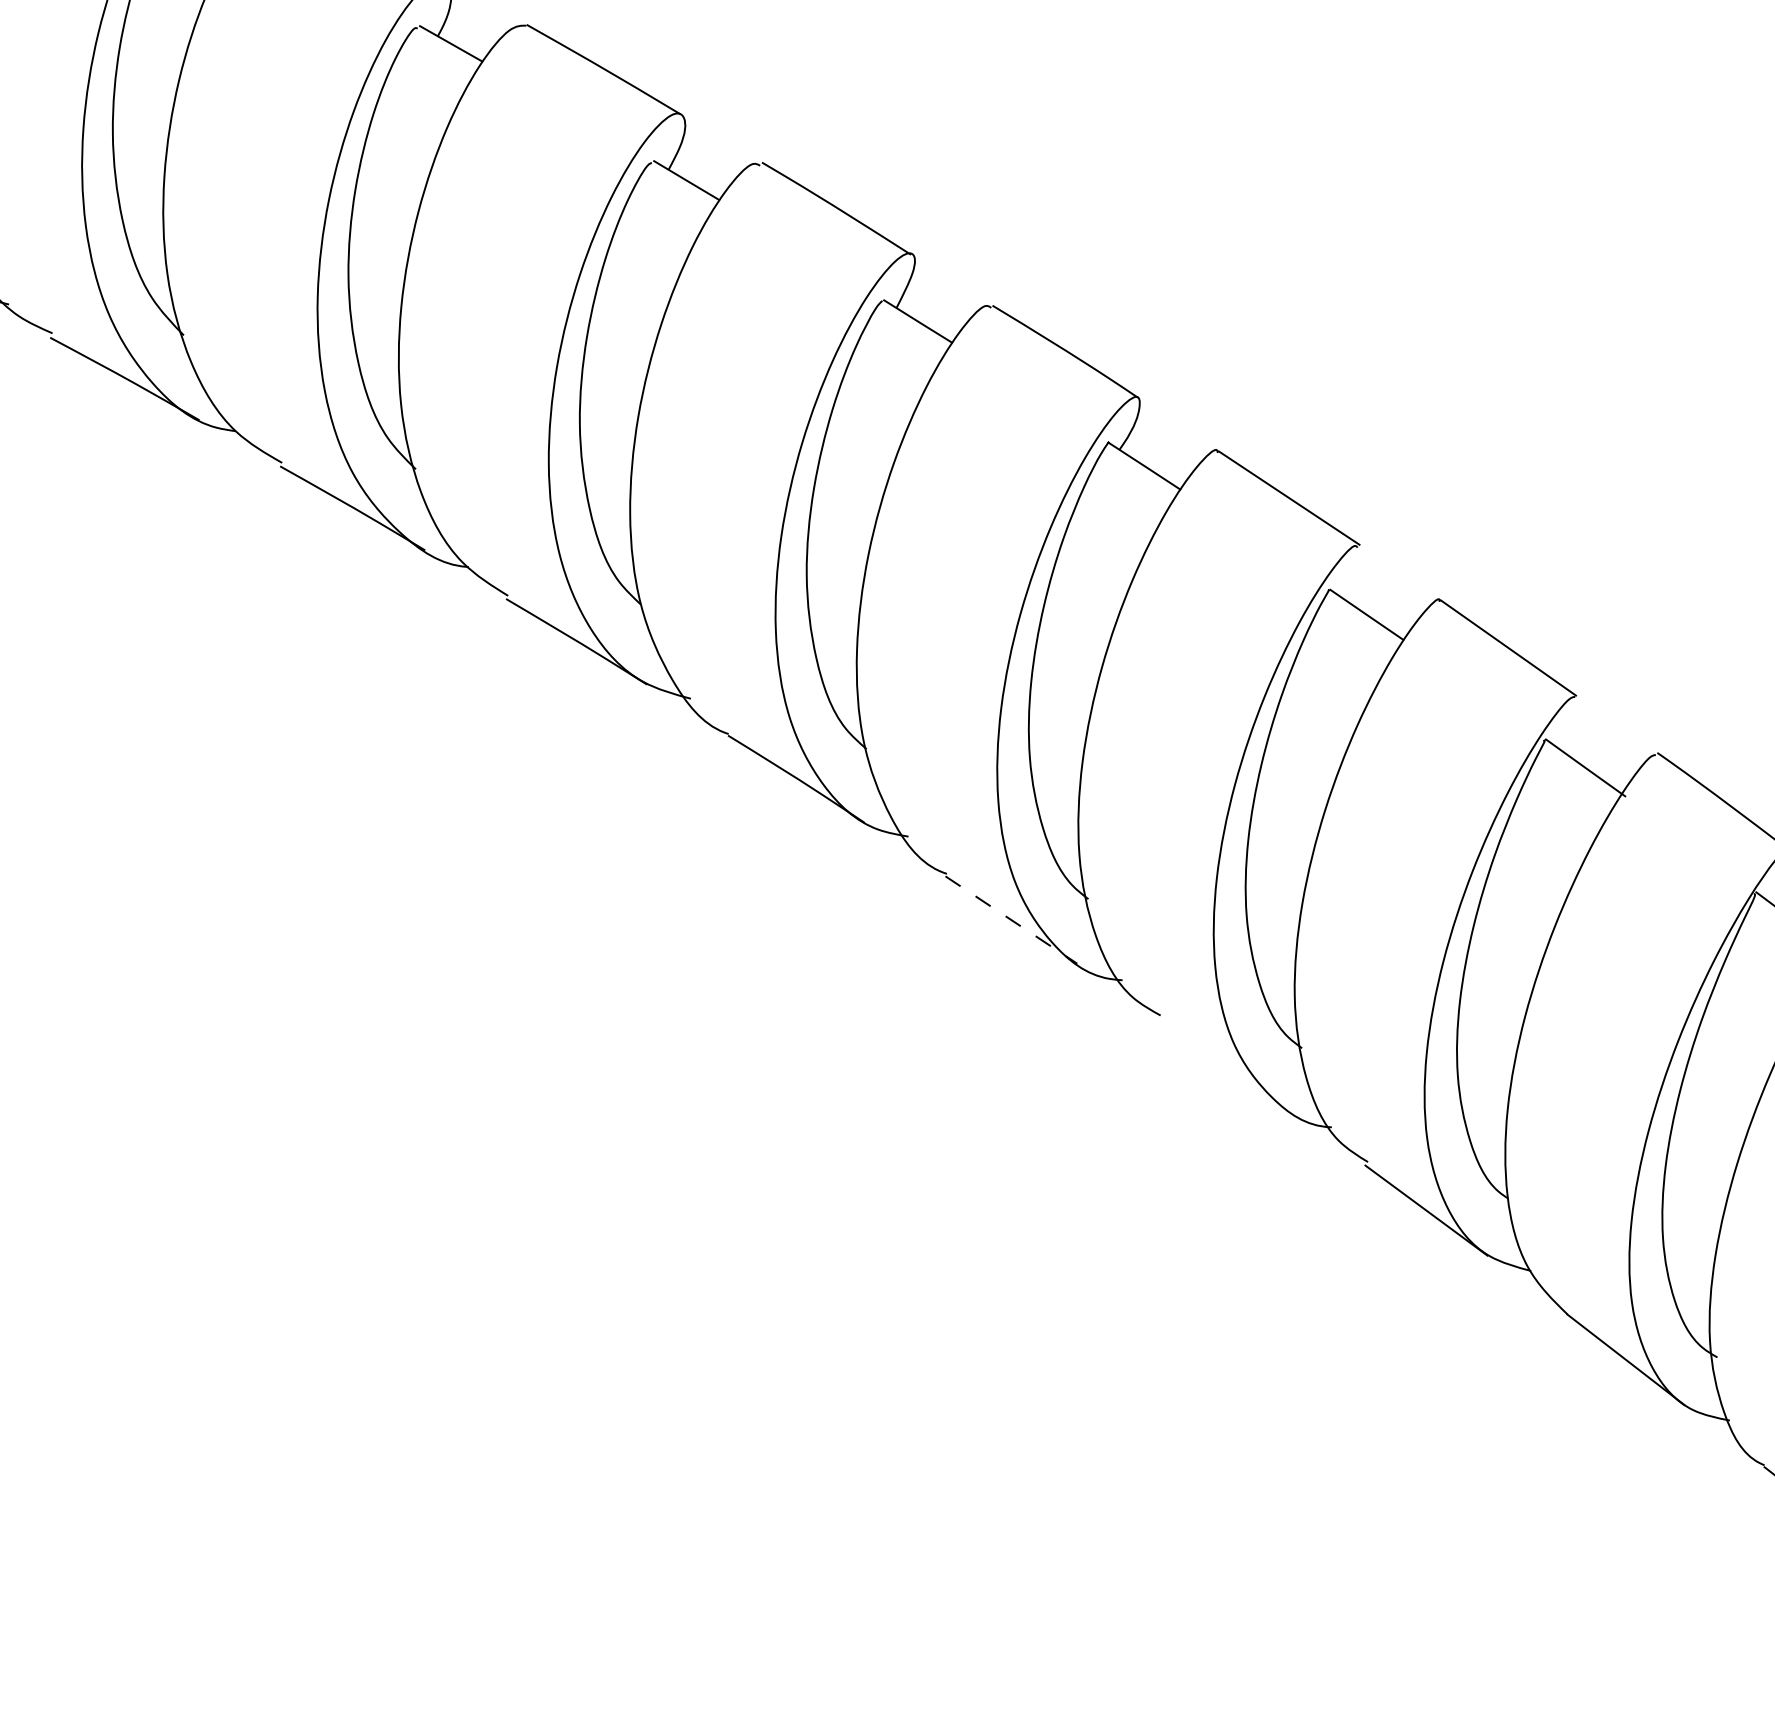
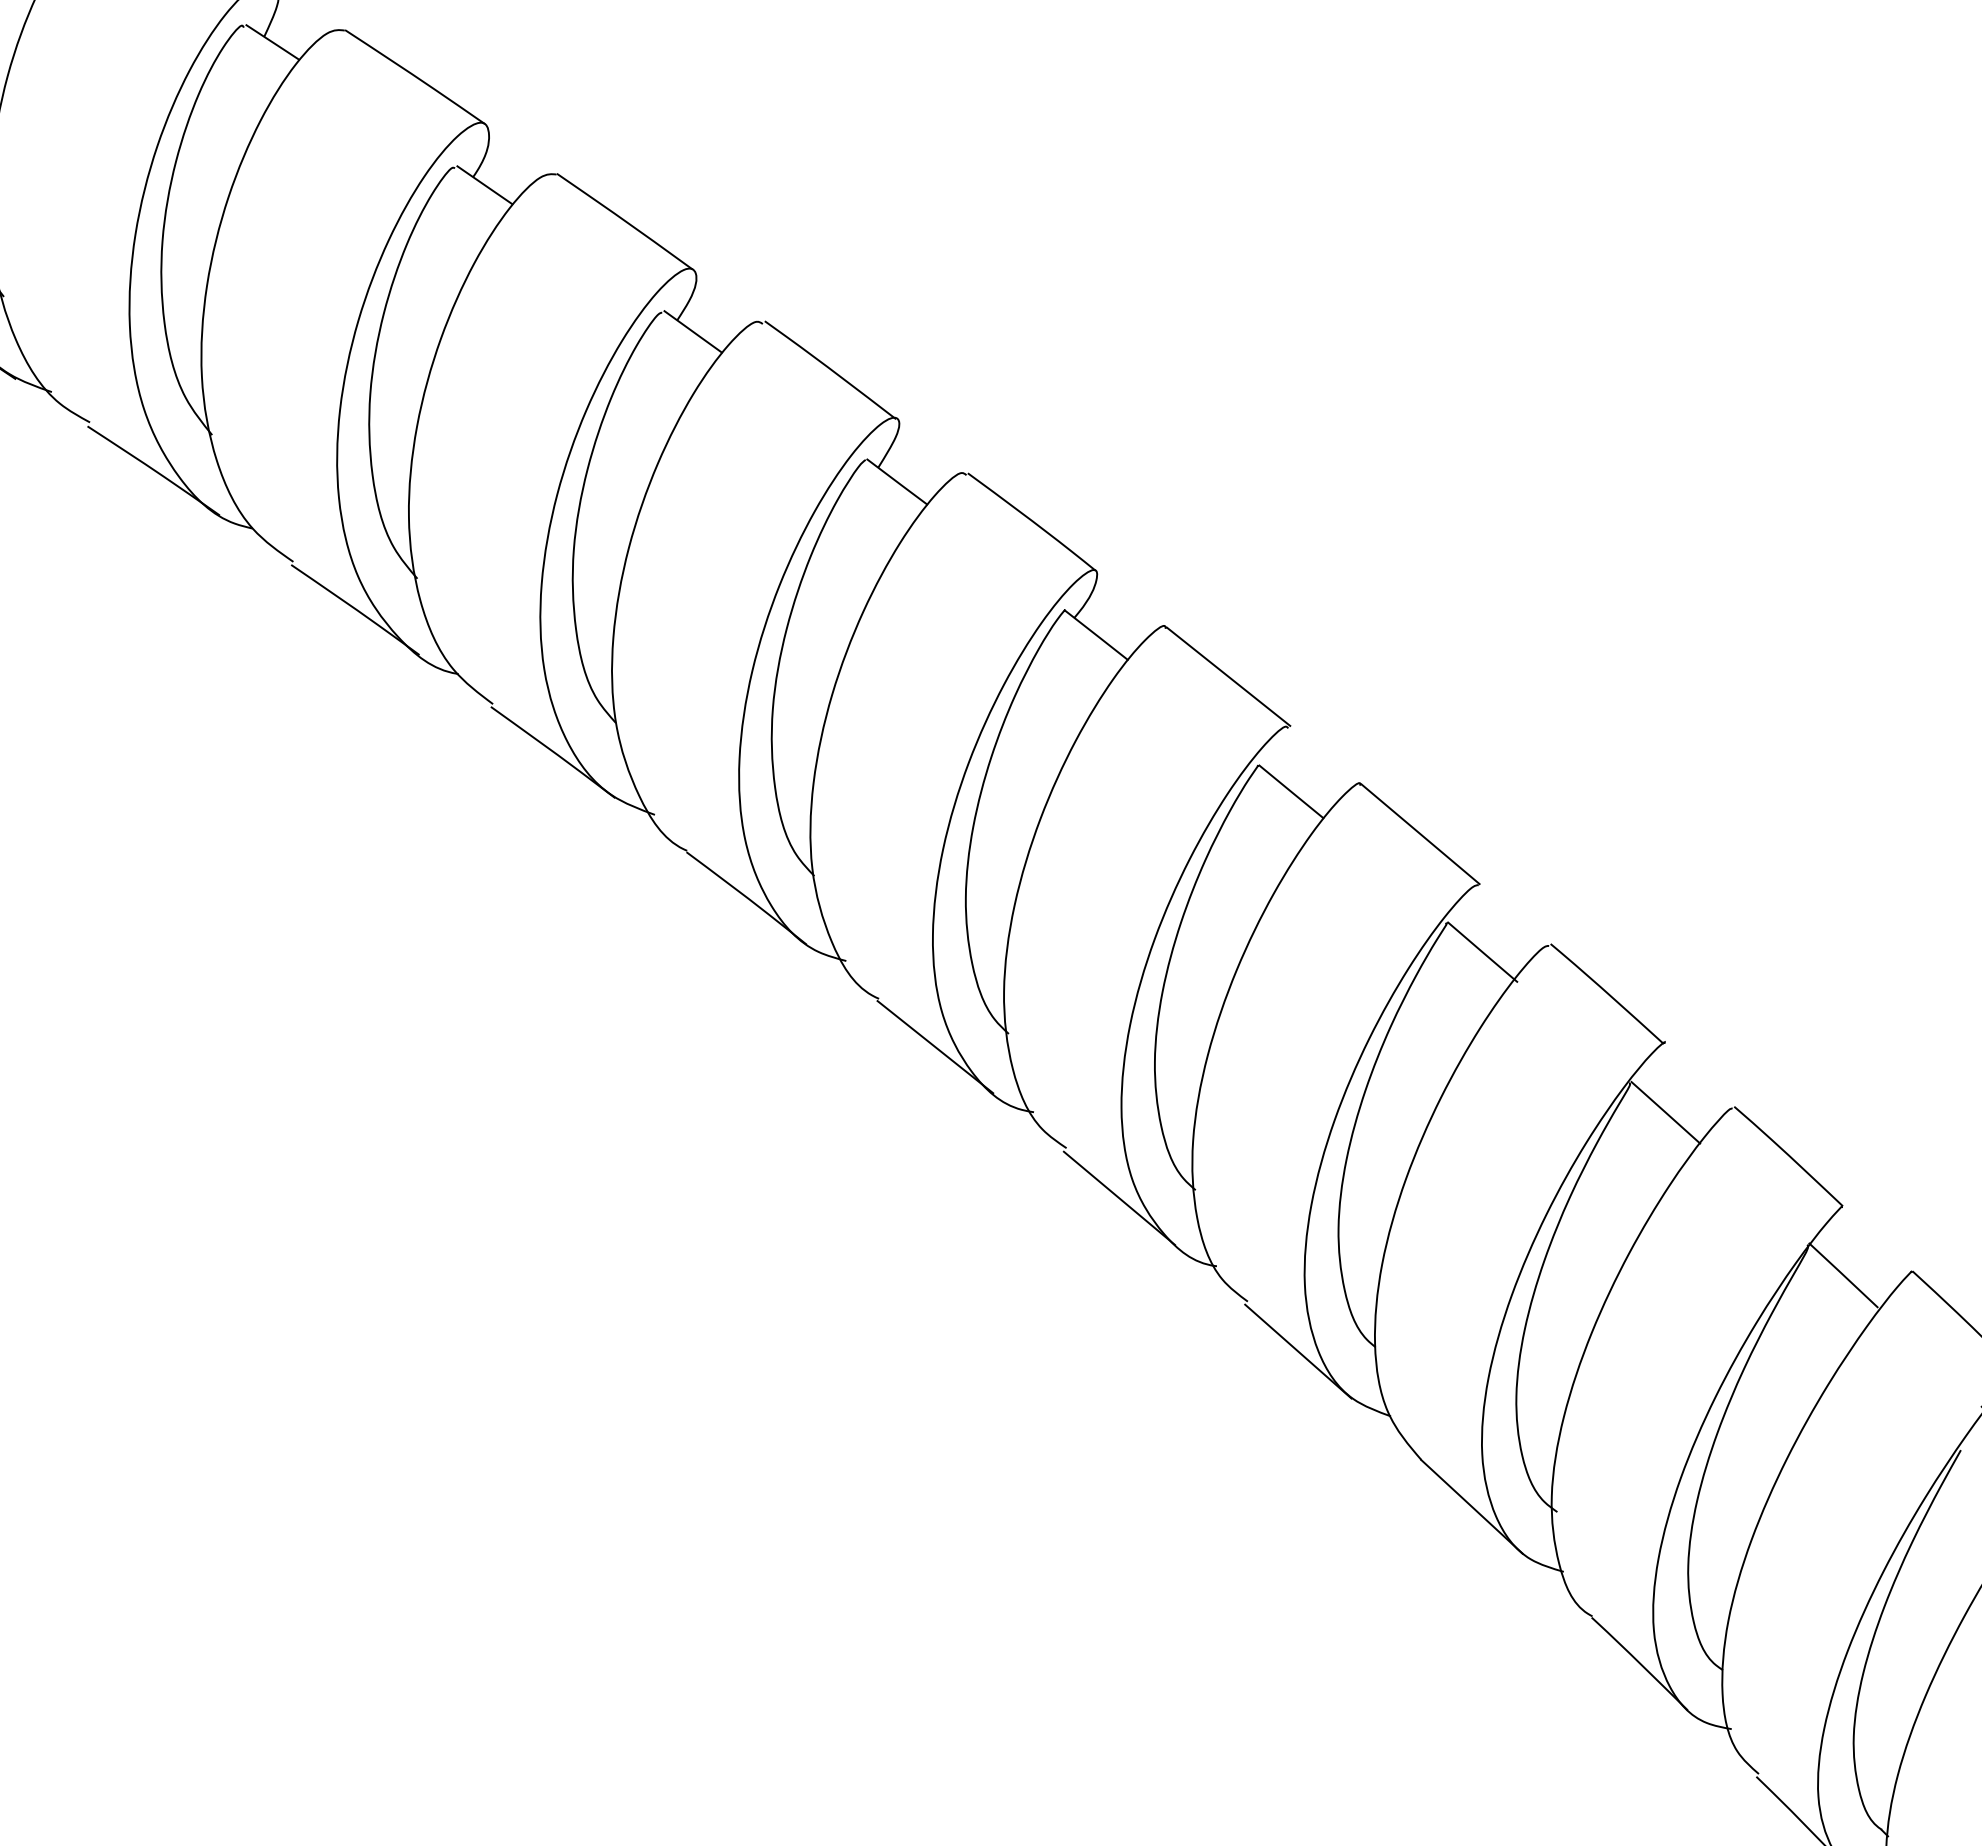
line: (1011, 920) -> (935, 1047), dashed -> solid
line: (1220, 1063) -> (1118, 1197), added

